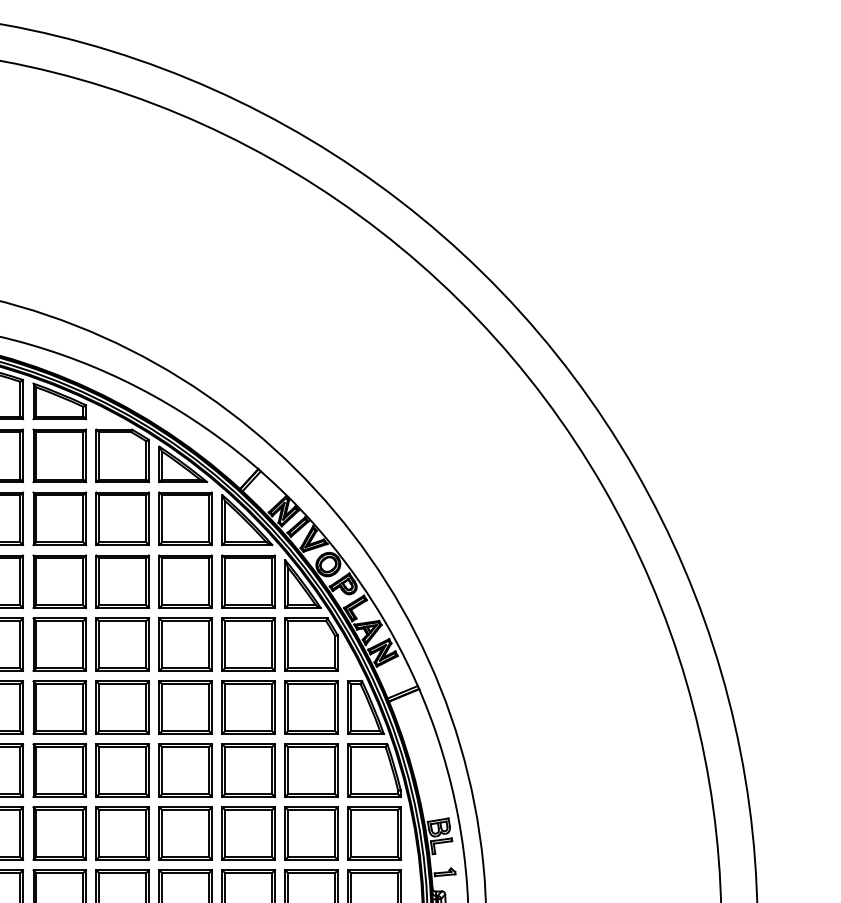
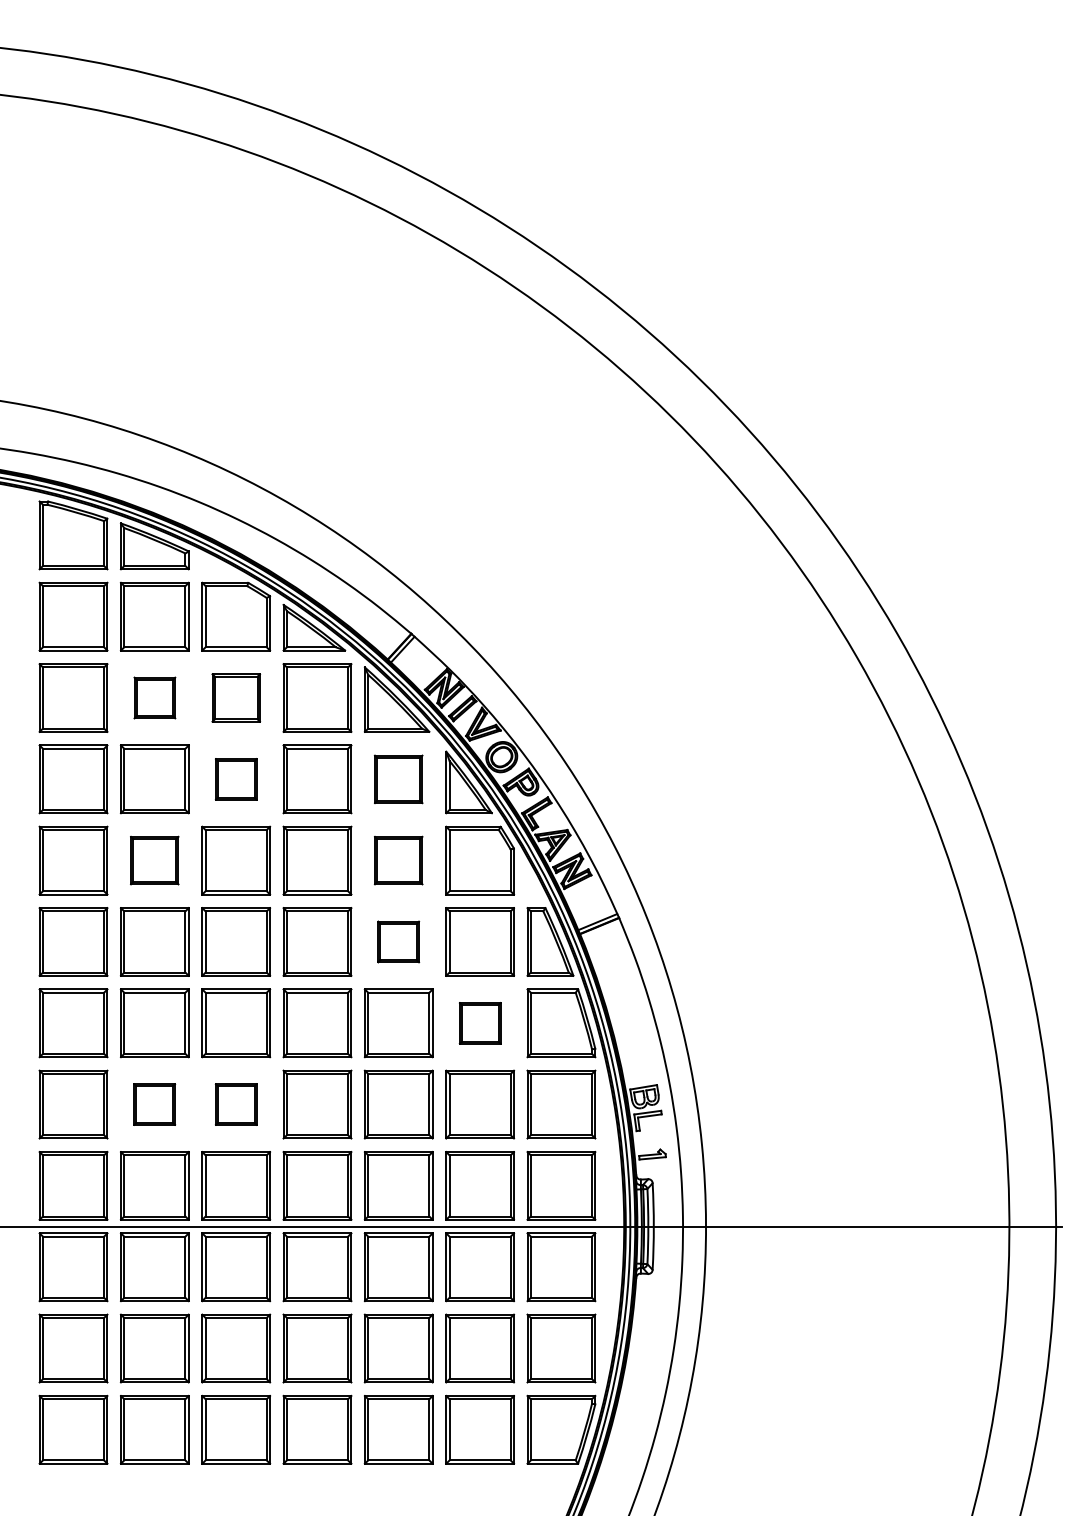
part: (59, 518) -> (154, 697), size x0.6
part: (122, 518) -> (236, 697), size x0.7
part: (122, 581) -> (236, 779), size x0.6
part: (248, 581) -> (398, 779), size x0.7
part: (59, 644) -> (154, 860), size x0.7
part: (248, 644) -> (398, 860), size x0.7
part: (248, 707) -> (398, 941), size x0.6
part: (311, 770) -> (480, 1023), size x0.6
part: (59, 833) -> (154, 1104), size x0.6
part: (122, 833) -> (236, 1104), size x0.6

